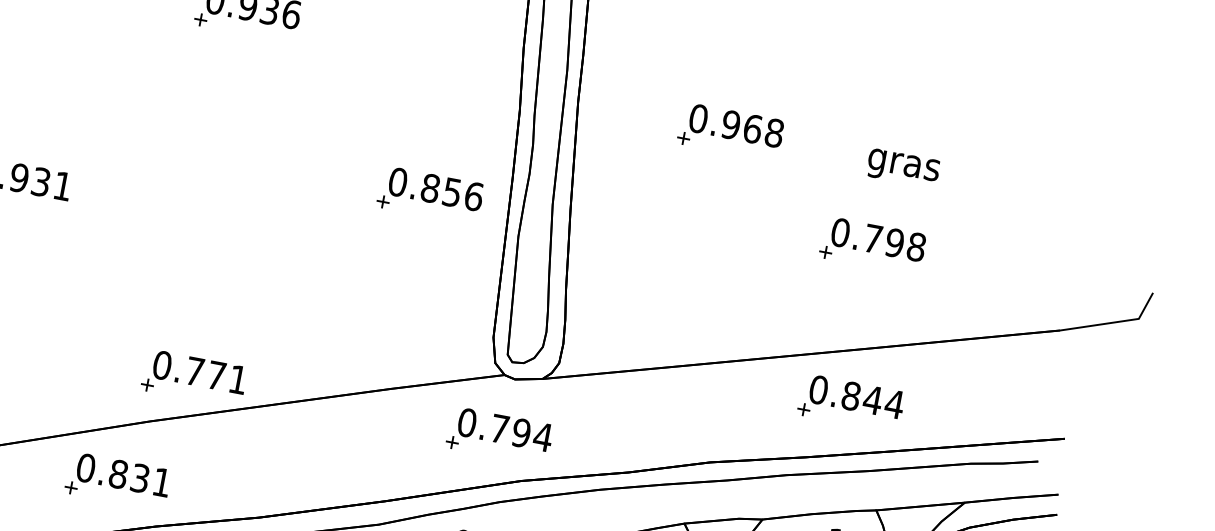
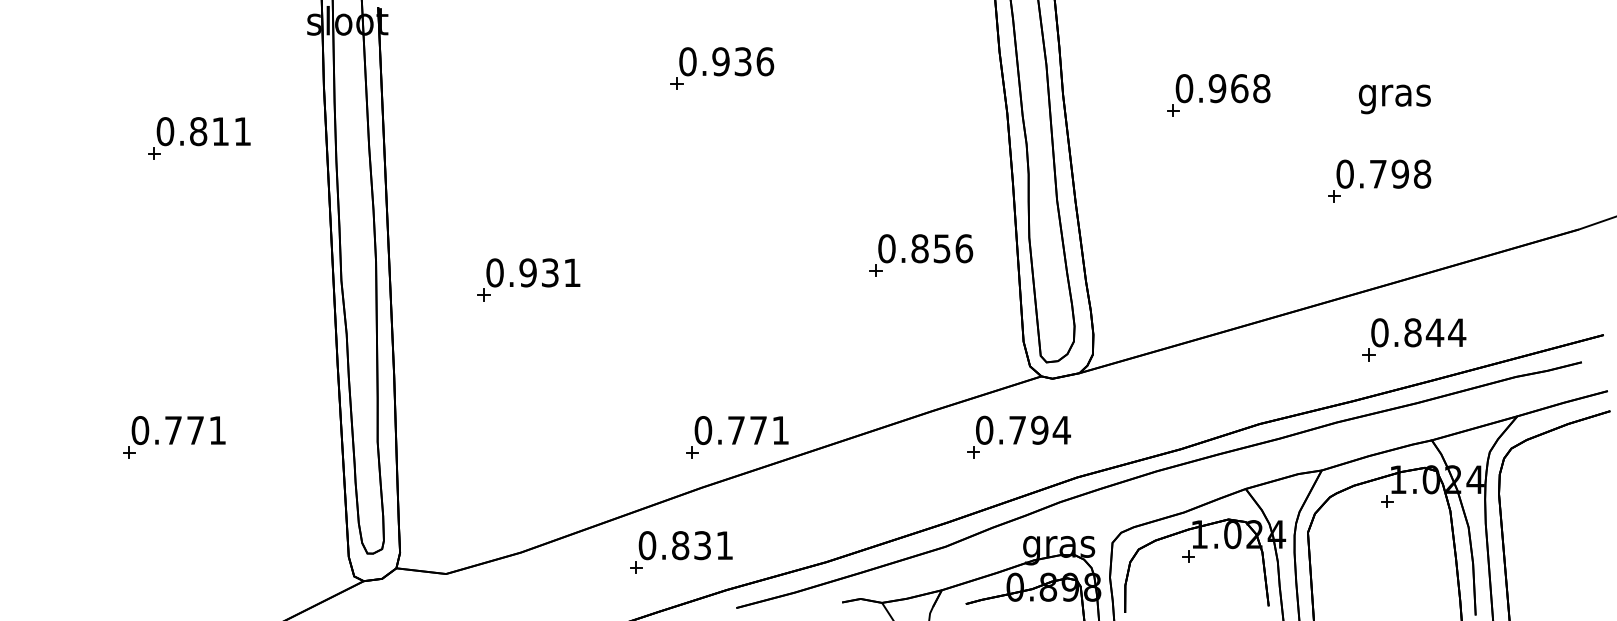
part: (430, 195) -> (921, 255), moved
part: (851, 403) -> (1414, 339), moved
part: (499, 435) -> (1018, 436), moved

